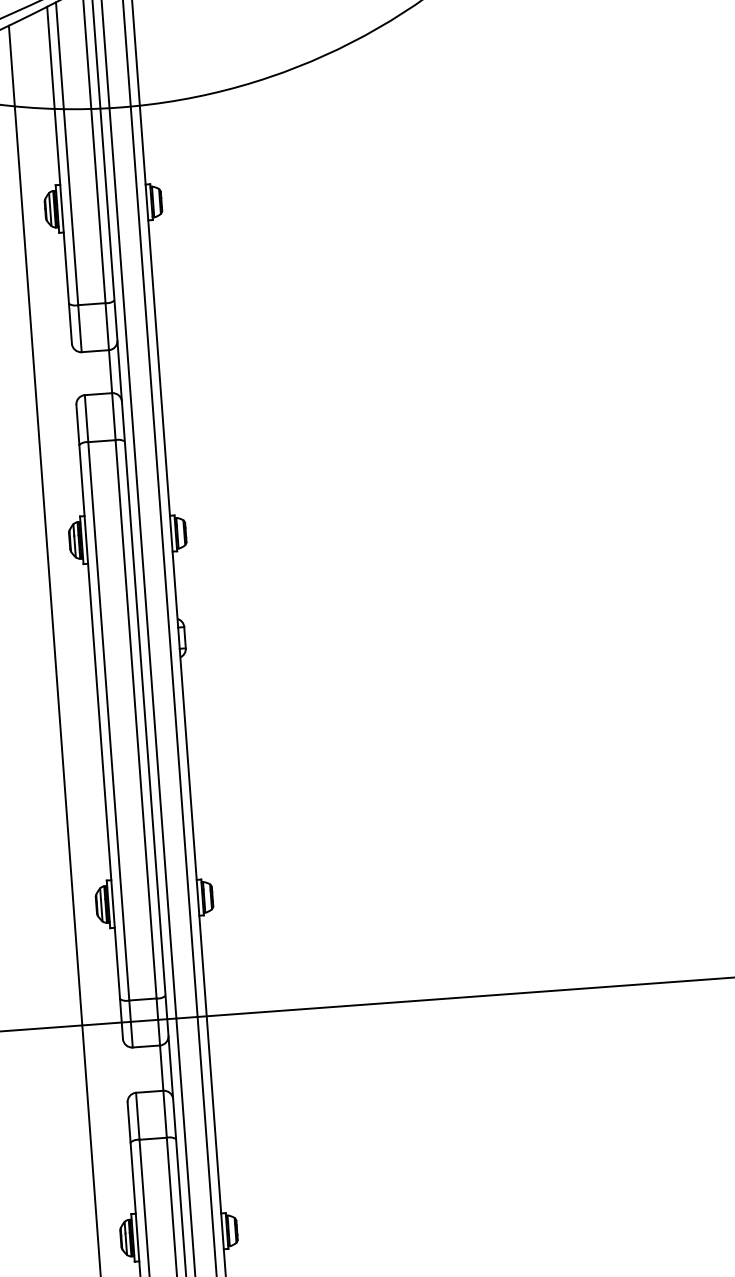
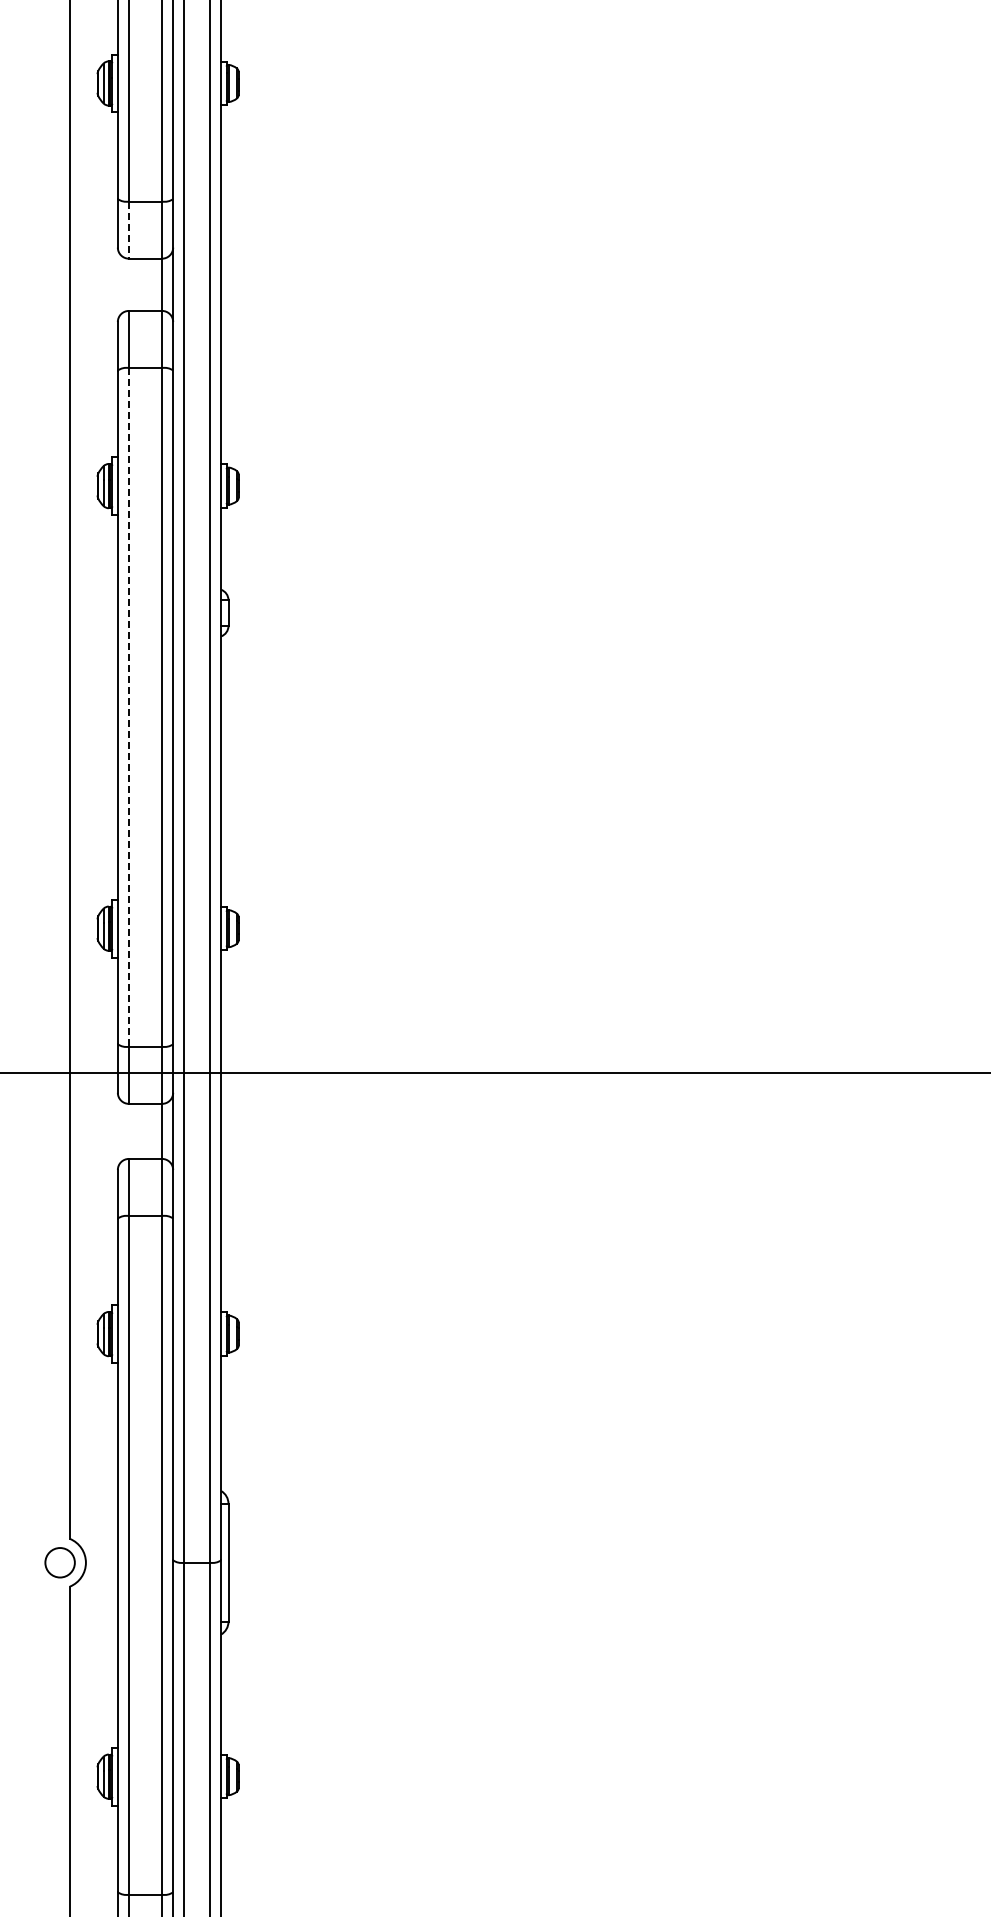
line: (79, 329) -> (128, 230), solid -> dashed
line: (108, 721) -> (128, 707), solid -> dashed

